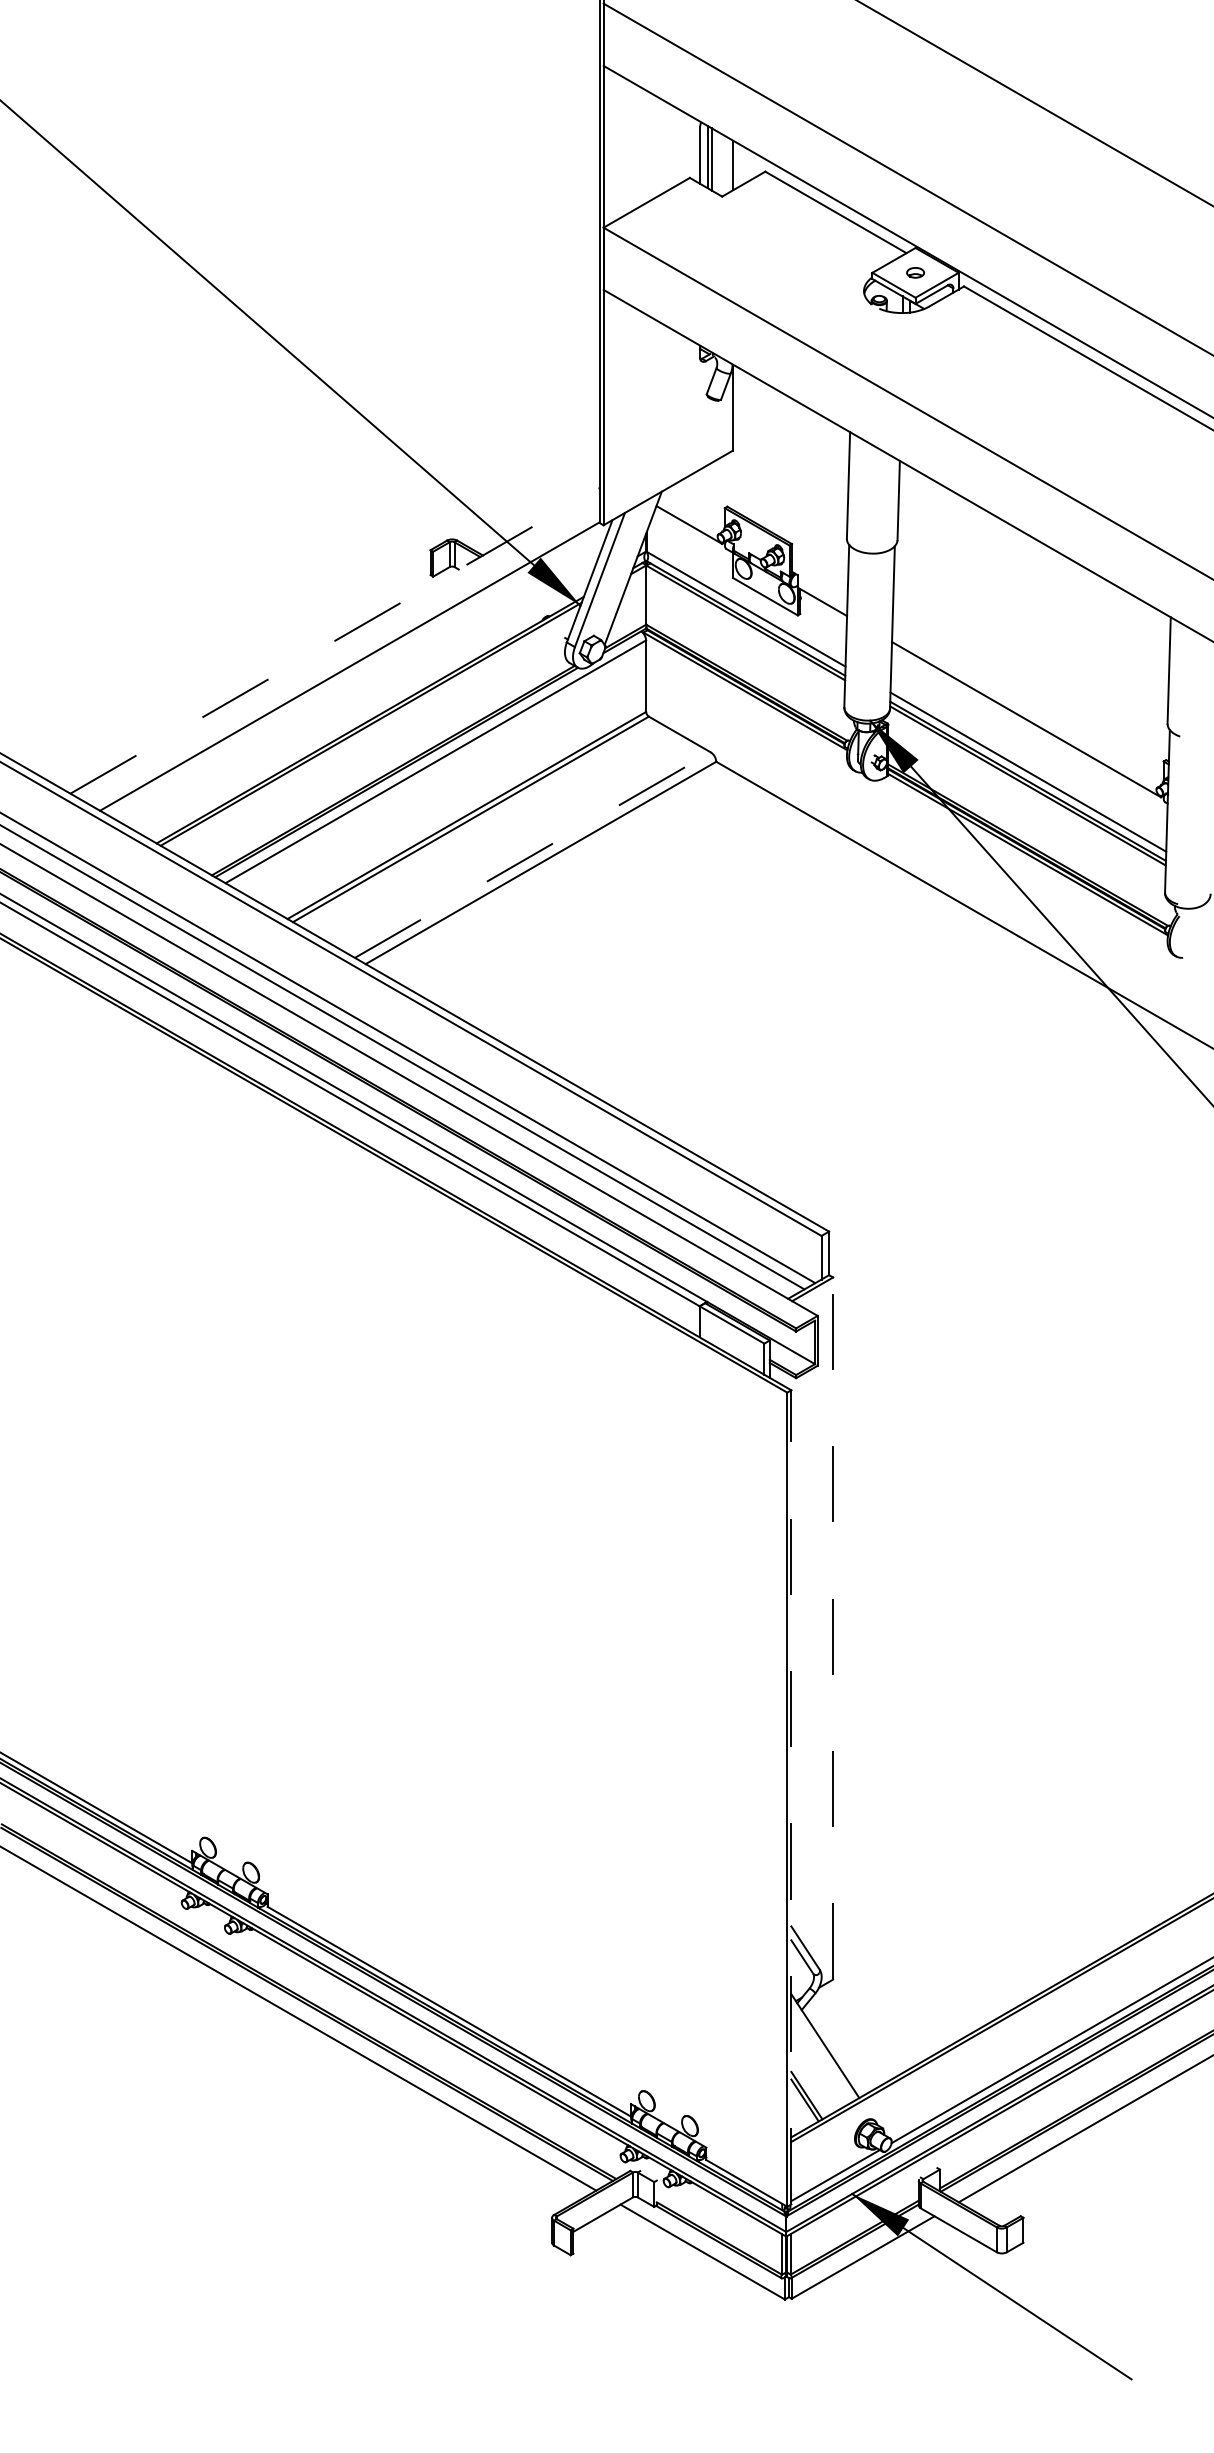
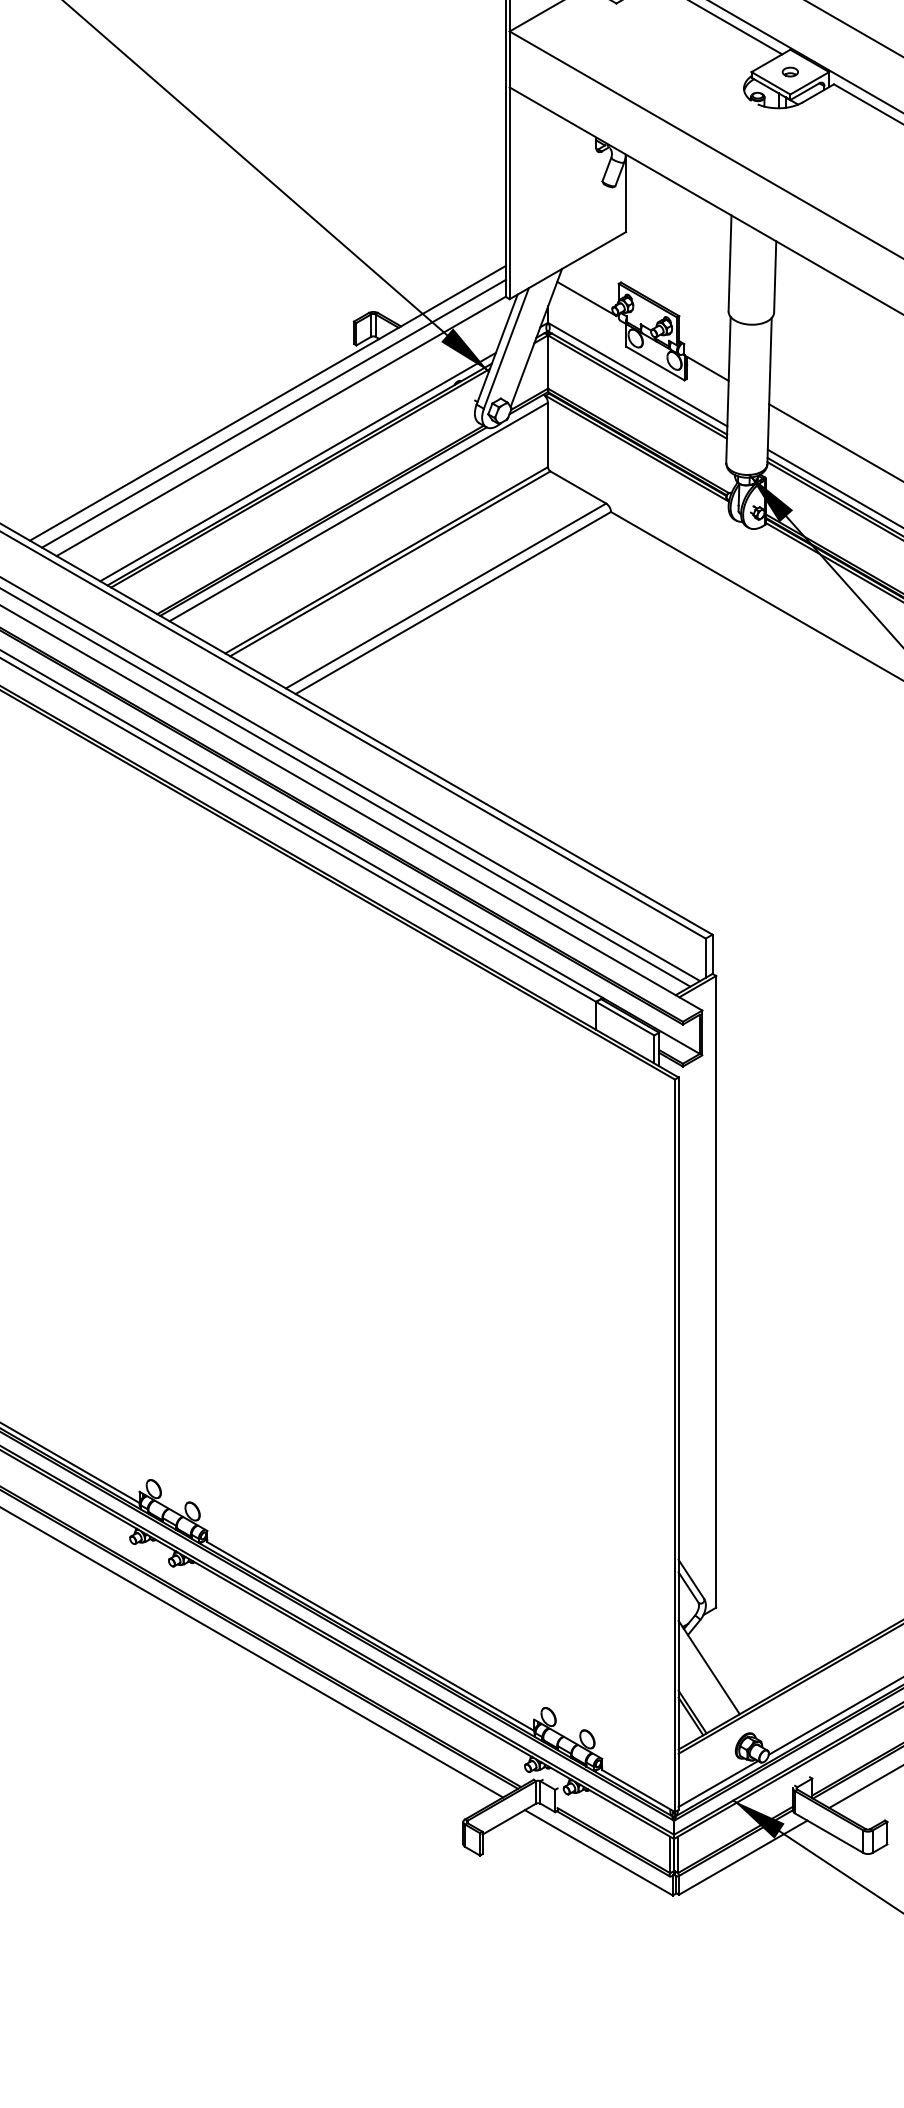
line: (335, 640) -> (268, 402), dashed -> solid
line: (341, 652) -> (273, 413), added
line: (368, 711) -> (298, 466), added
line: (532, 855) -> (445, 596), dashed -> solid
line: (833, 1628) -> (716, 1291), dashed -> solid
line: (791, 1796) -> (678, 1442), dashed -> solid

